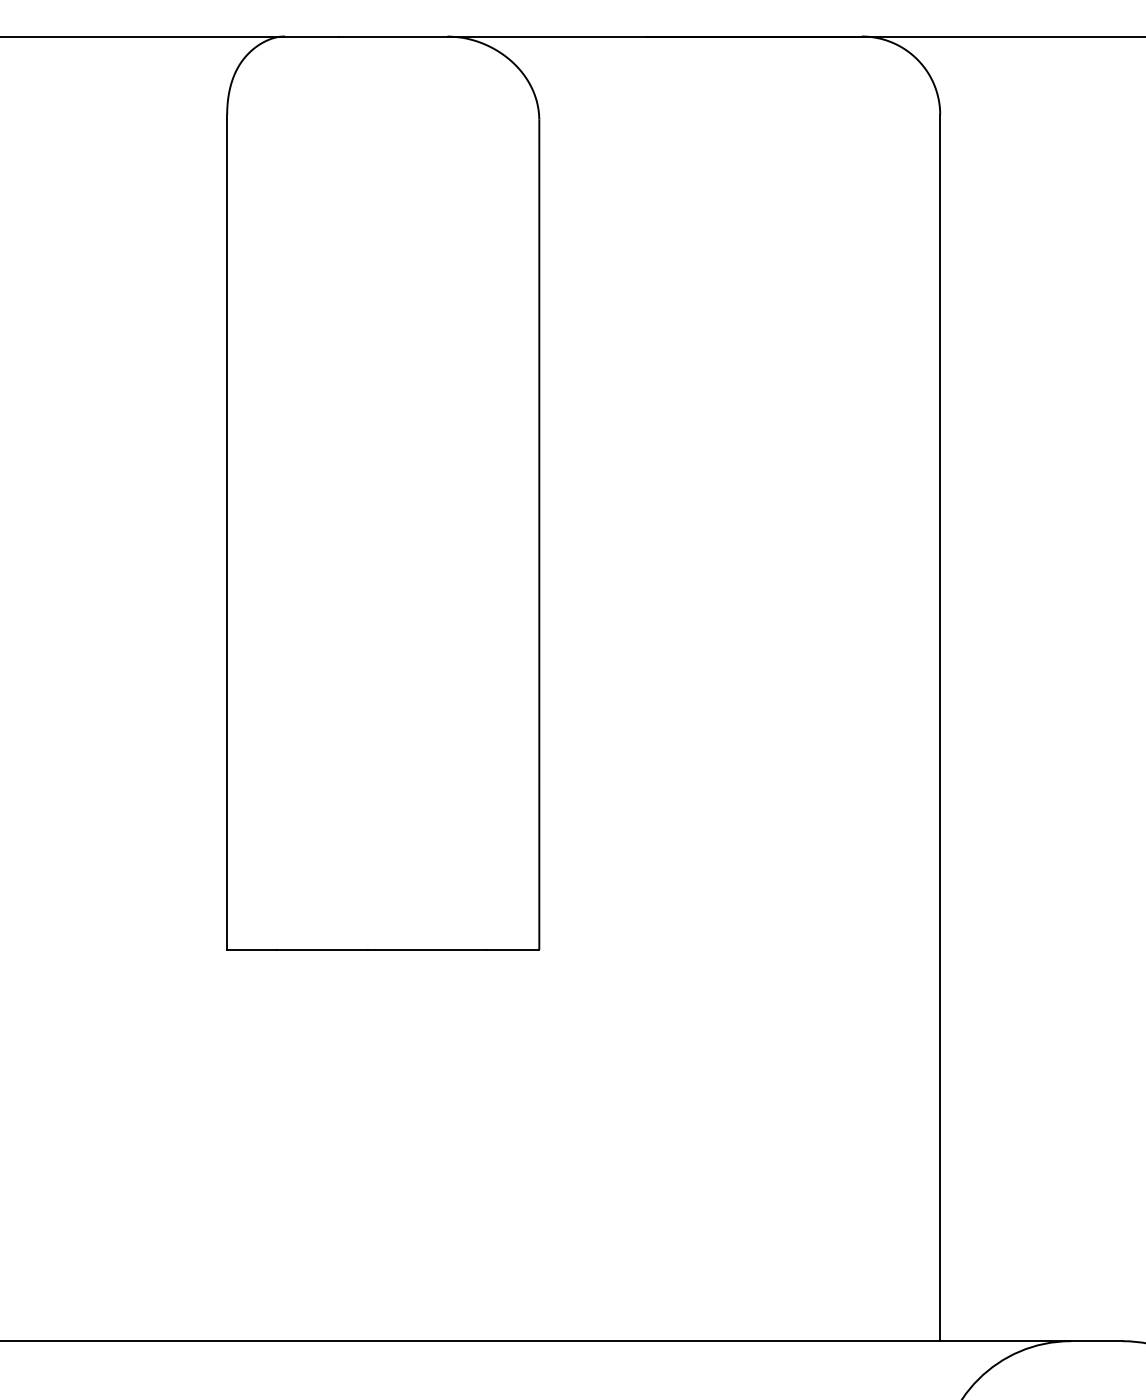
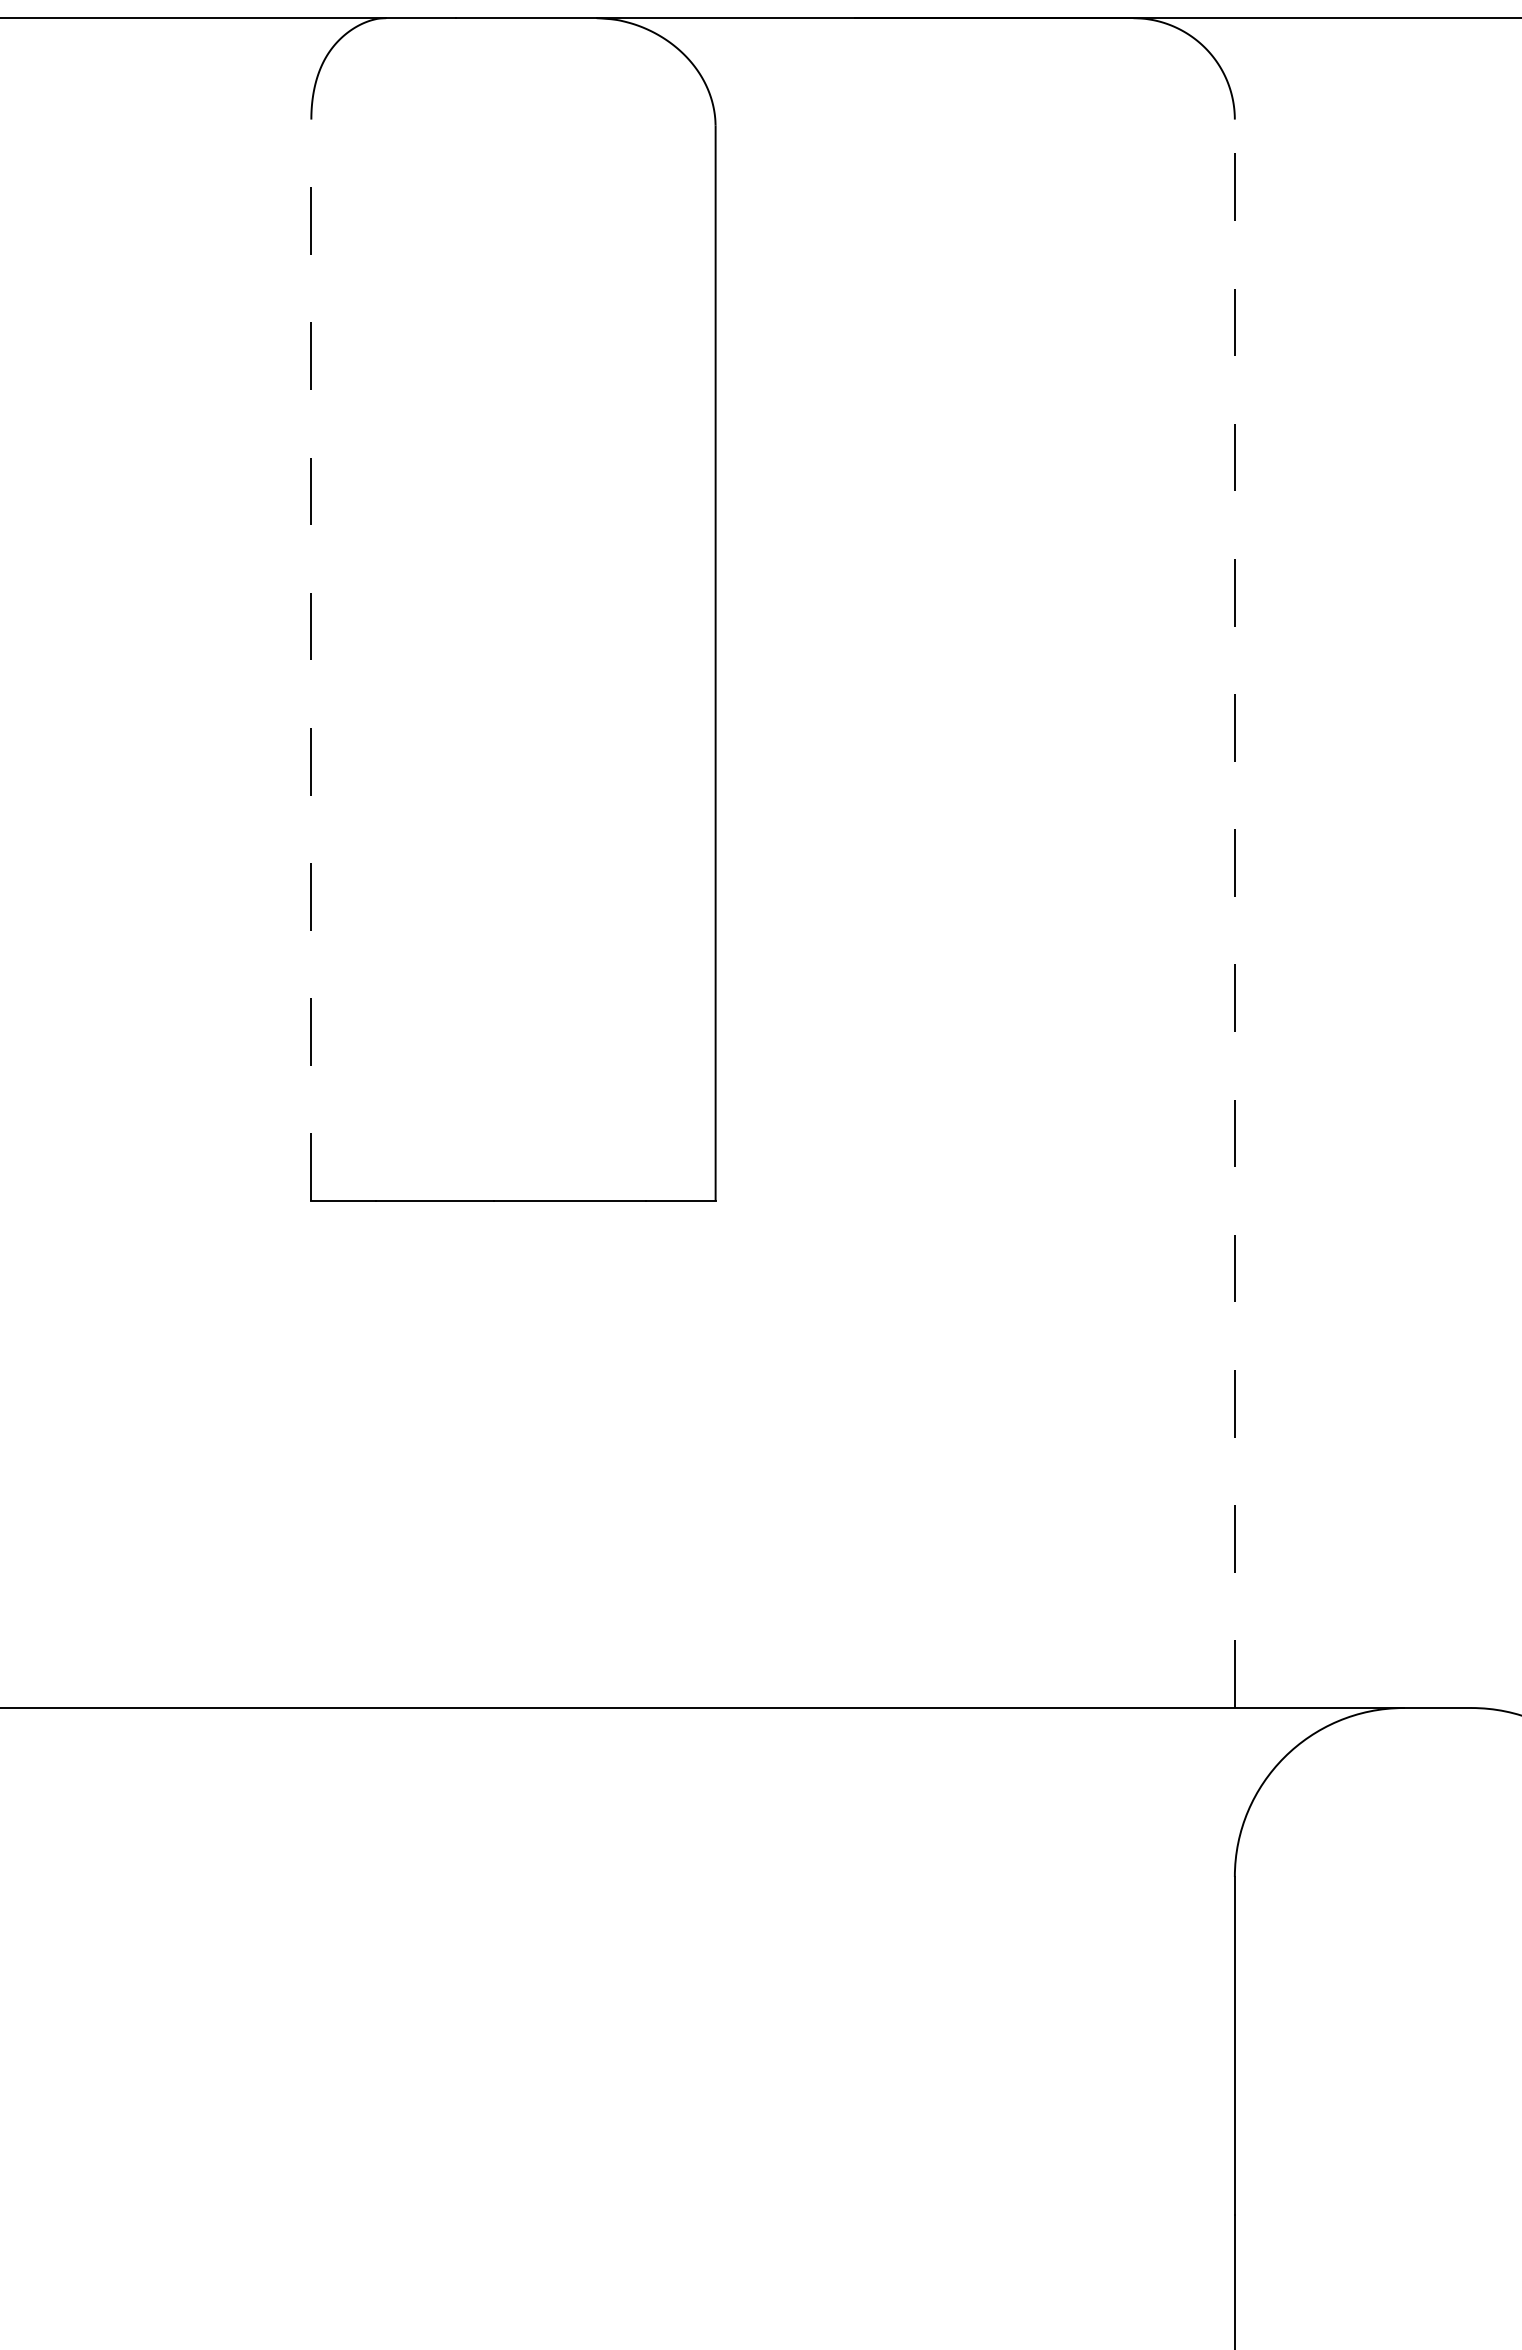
line: (227, 532) -> (311, 660), solid -> dashed
line: (939, 727) -> (1234, 913), solid -> dashed

